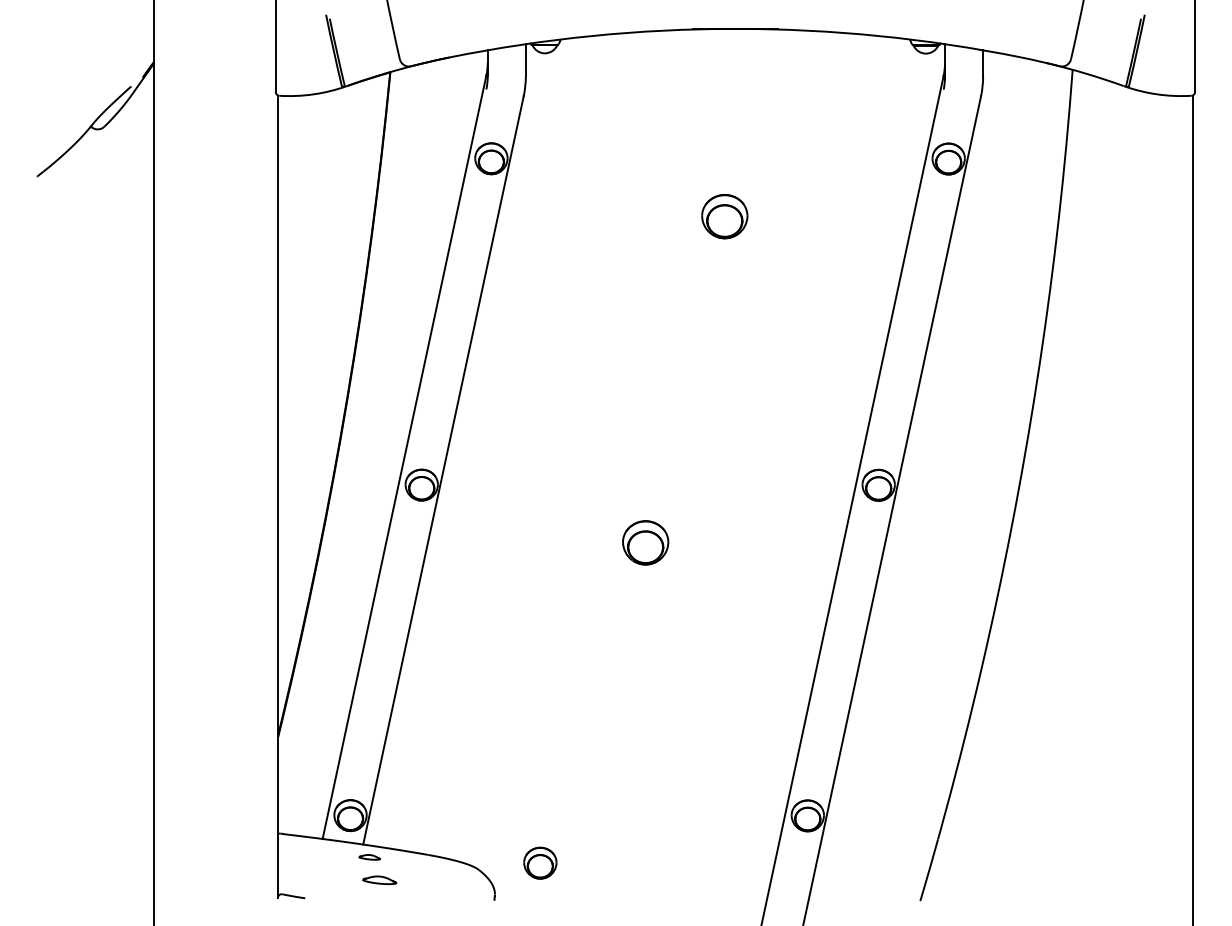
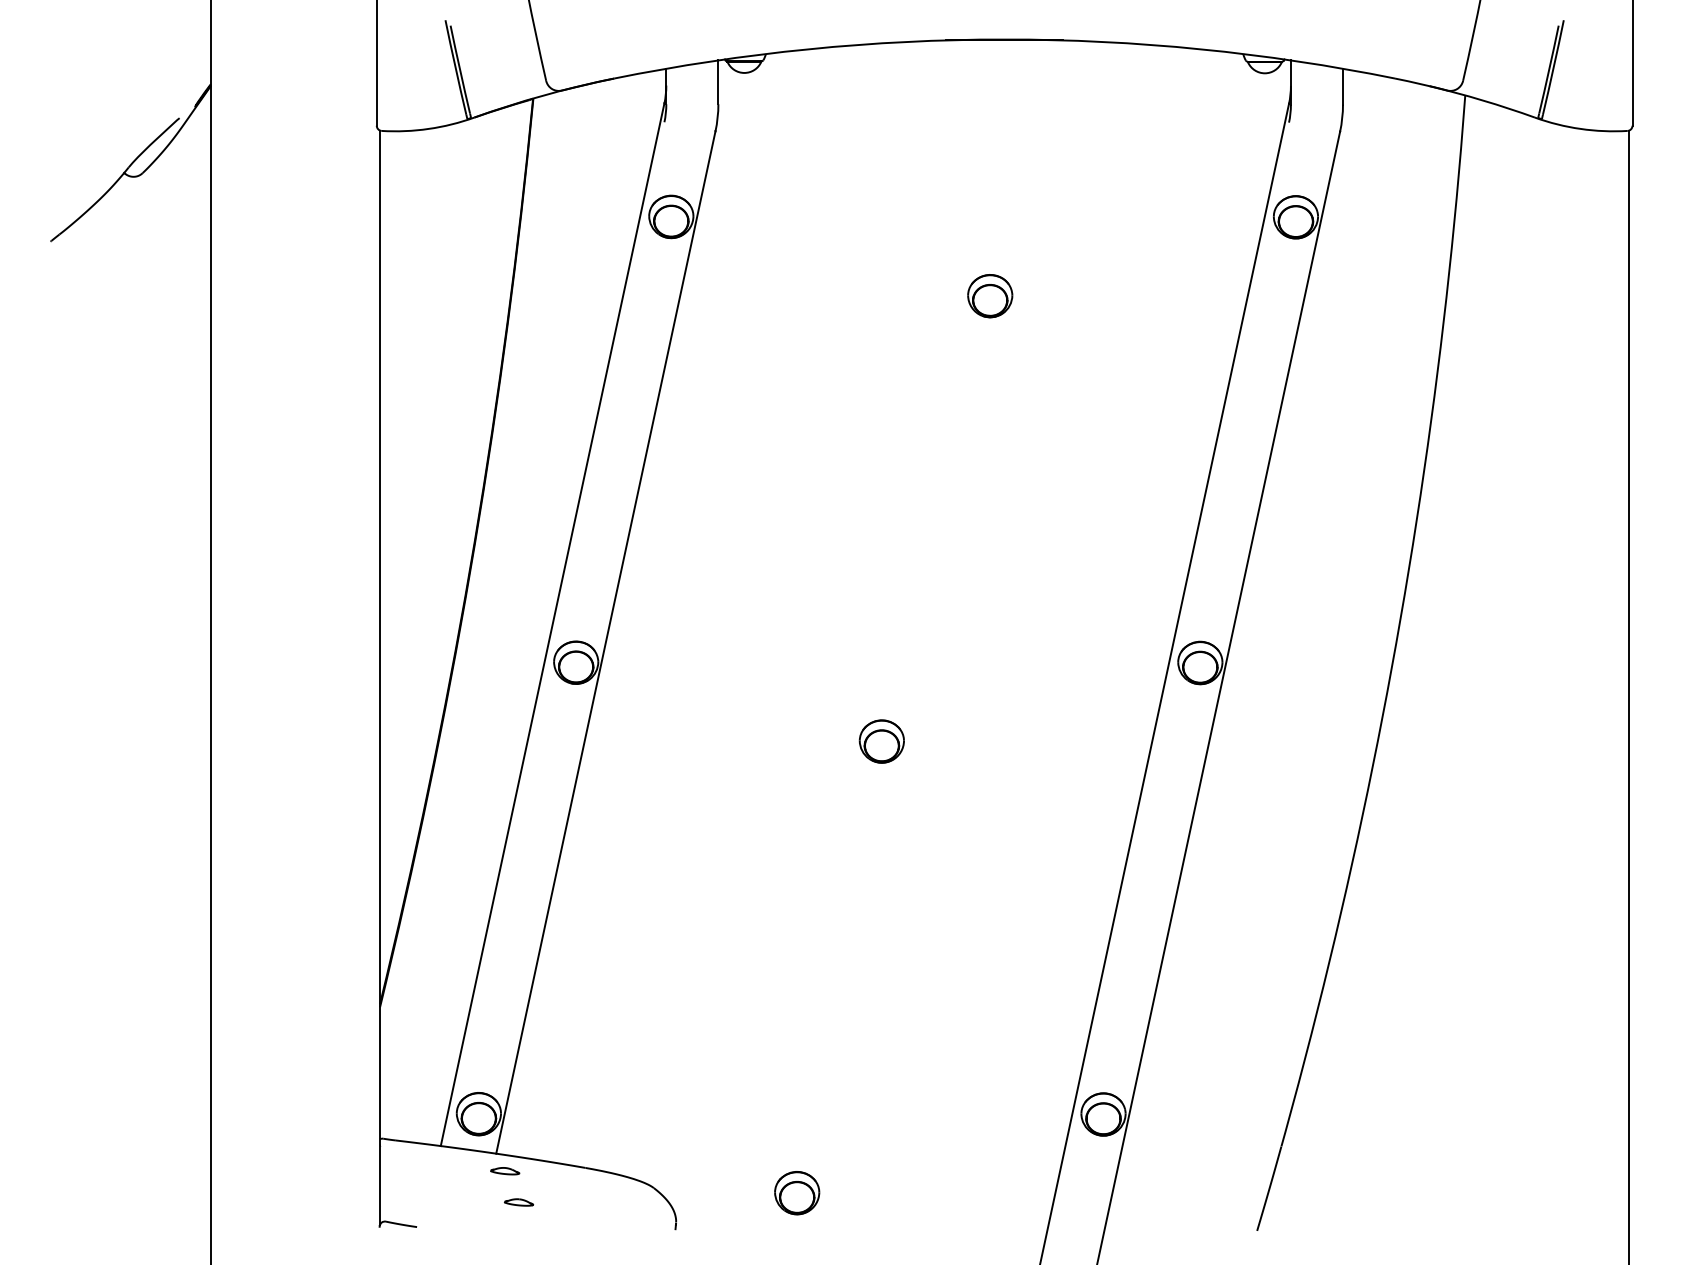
part: (725, 217) -> (990, 296), size x0.71
part: (645, 542) -> (881, 741), size x0.71
part: (540, 863) -> (797, 1193), moved
part: (380, 880) -> (519, 1202), size x0.62

